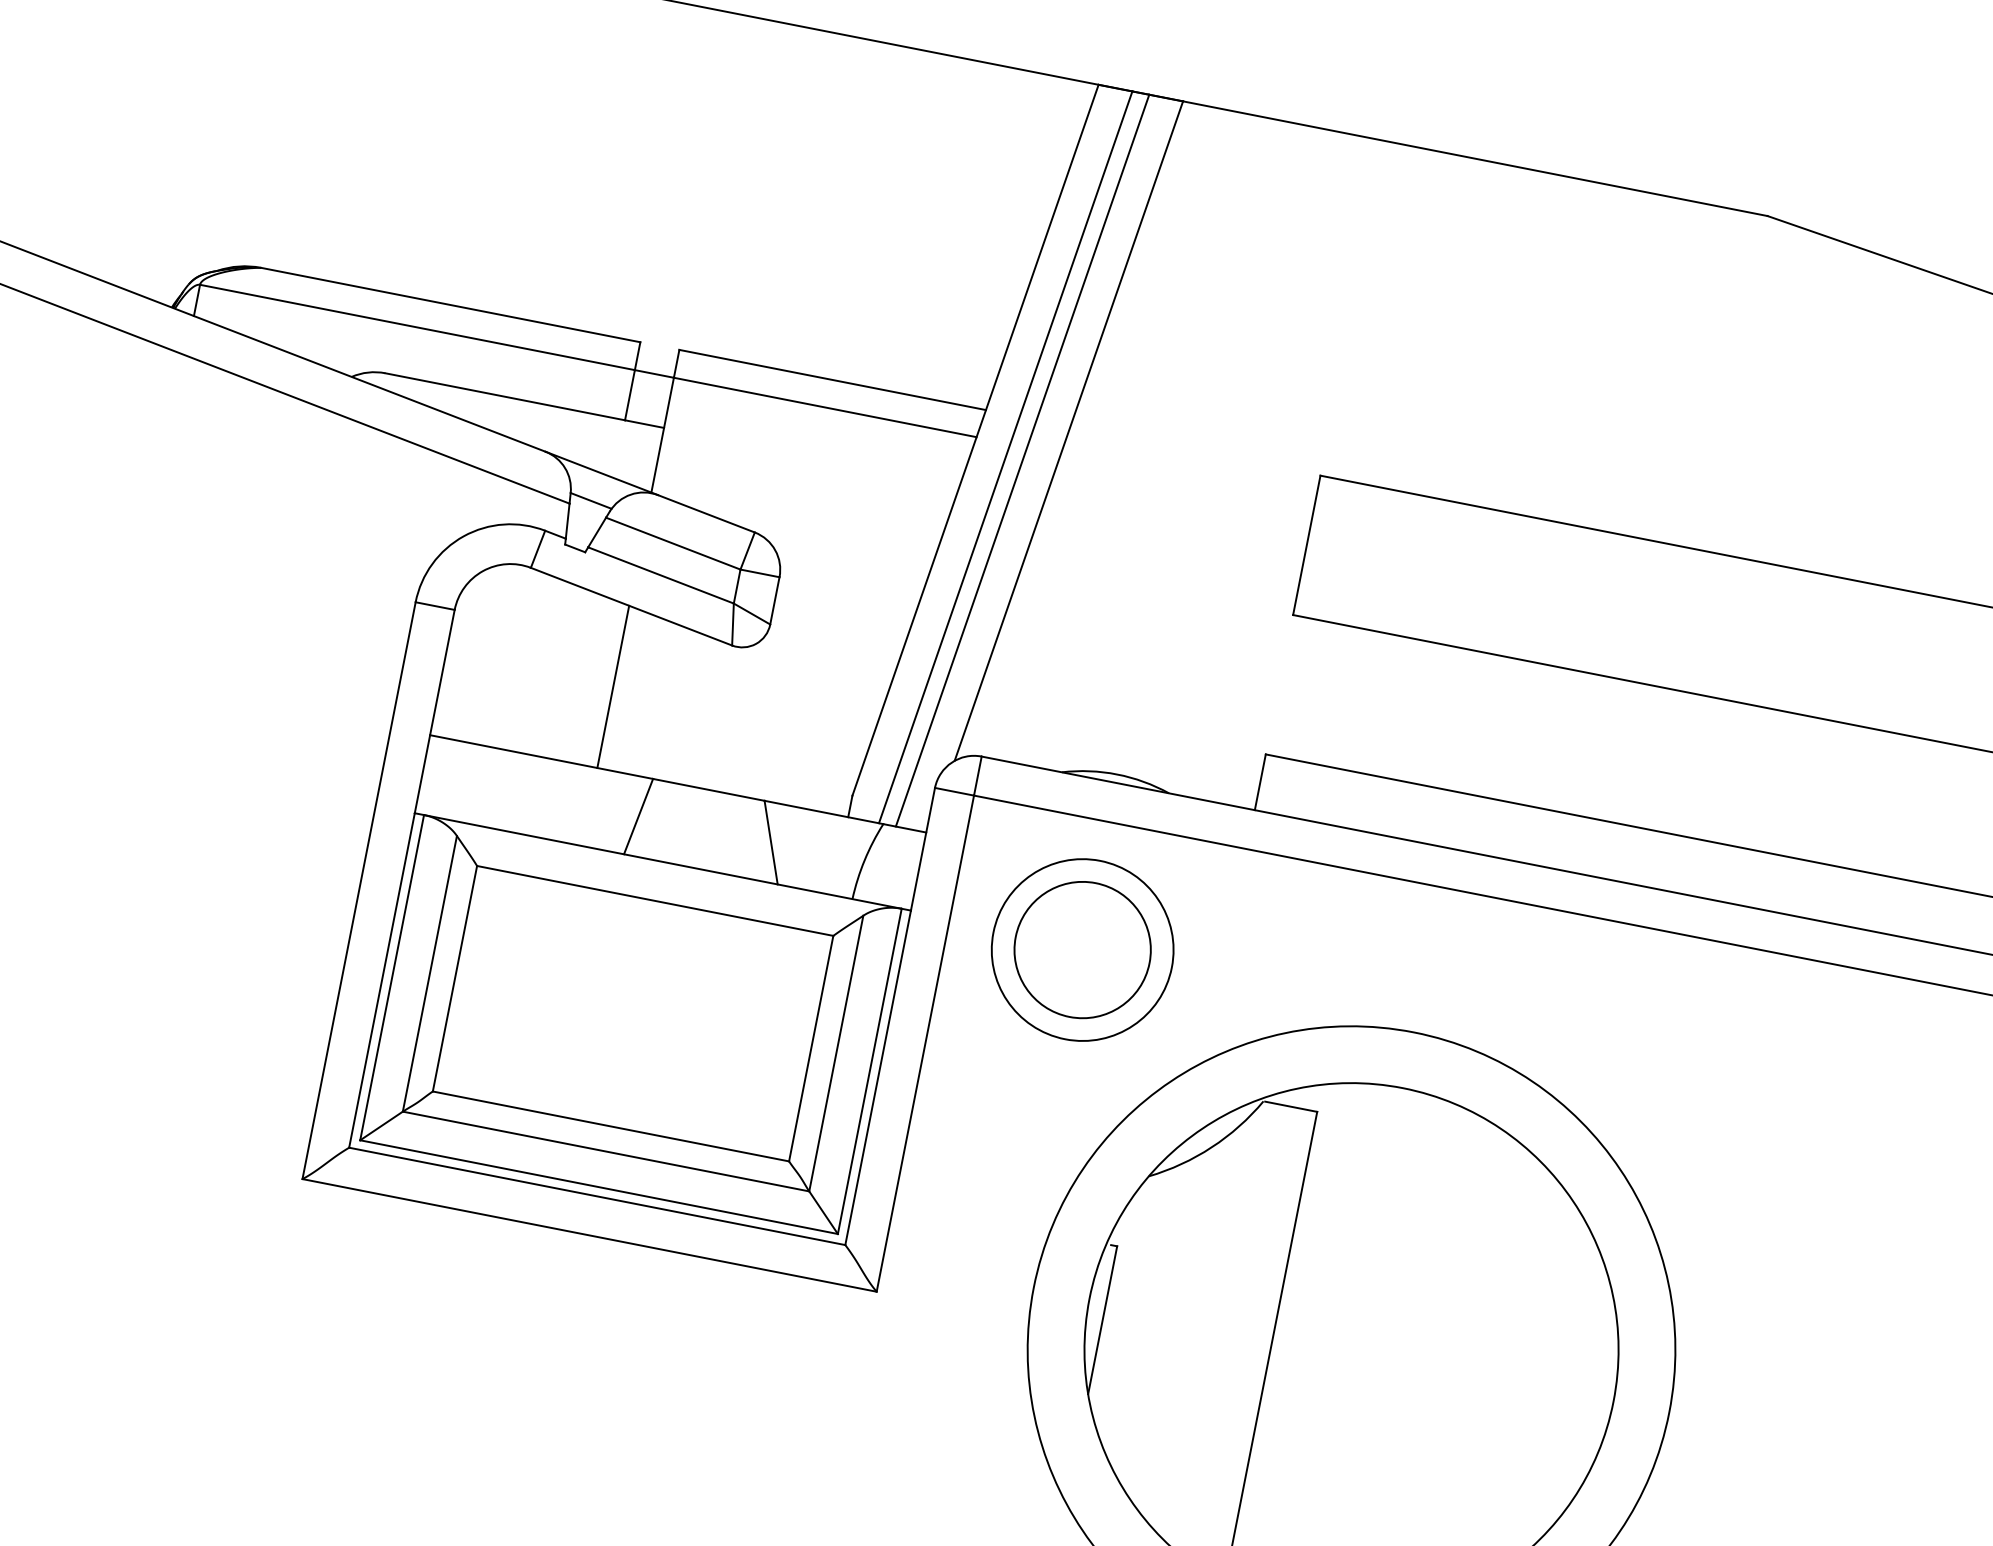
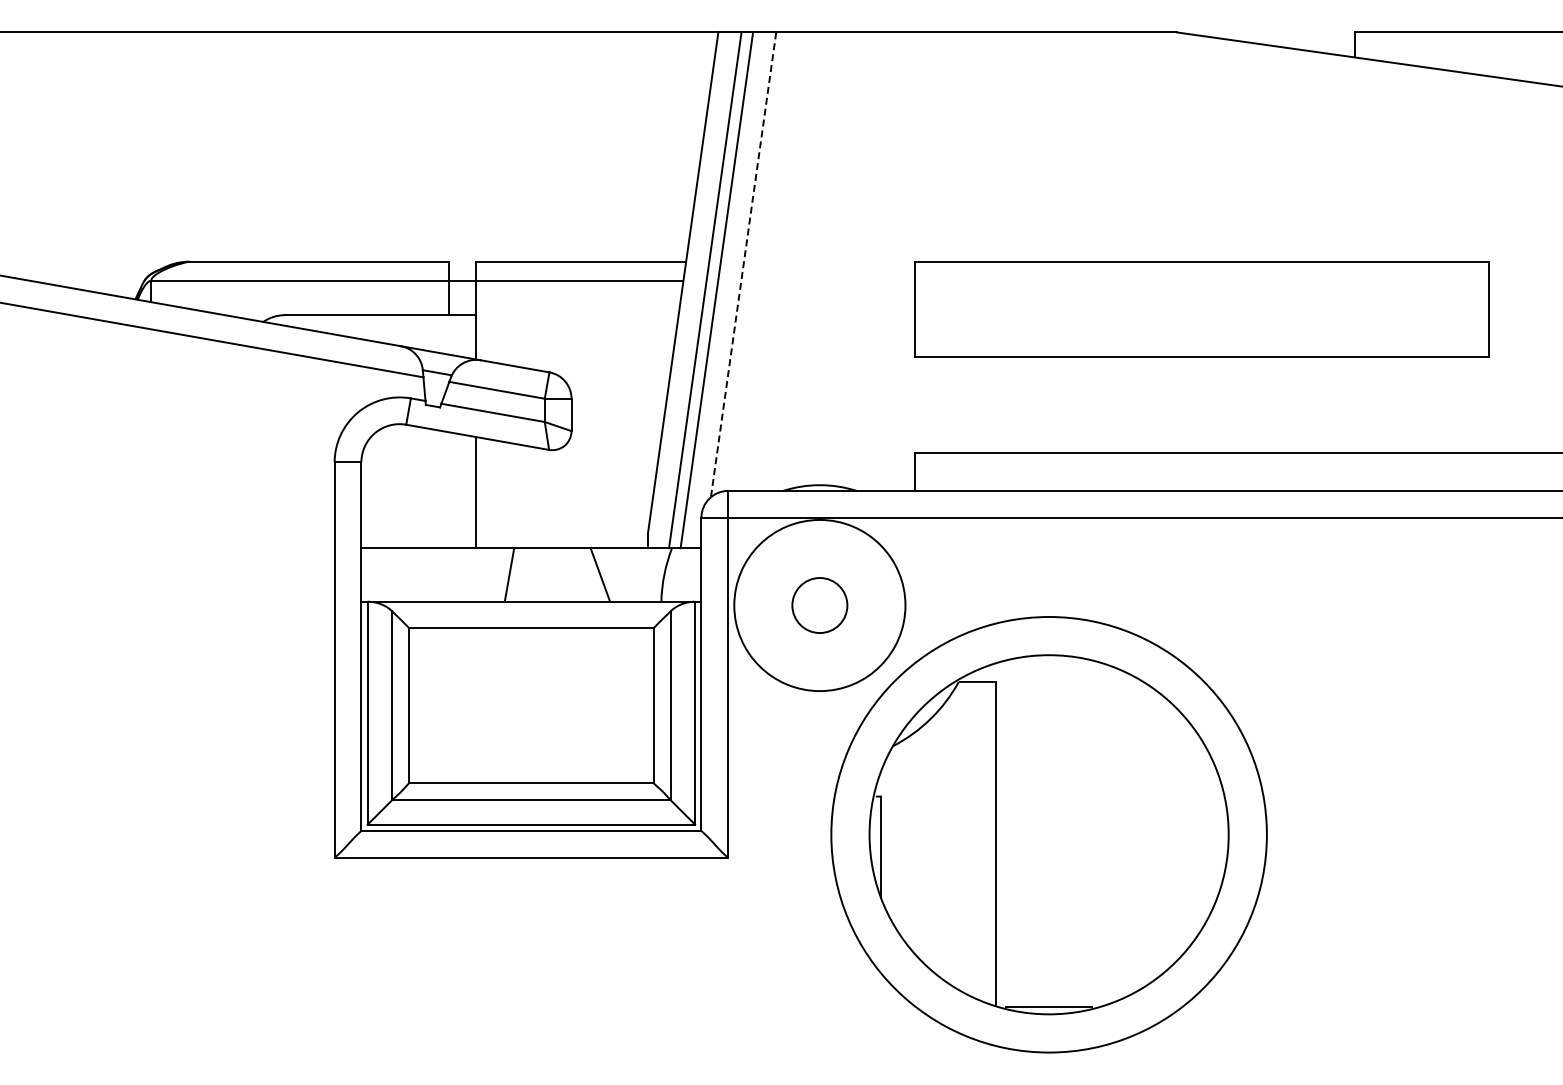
line: (1068, 430) -> (743, 264), solid -> dashed
circle: (1082, 949) -> (819, 605), size x0.6
circle: (1082, 949) -> (819, 605), size x1.4

